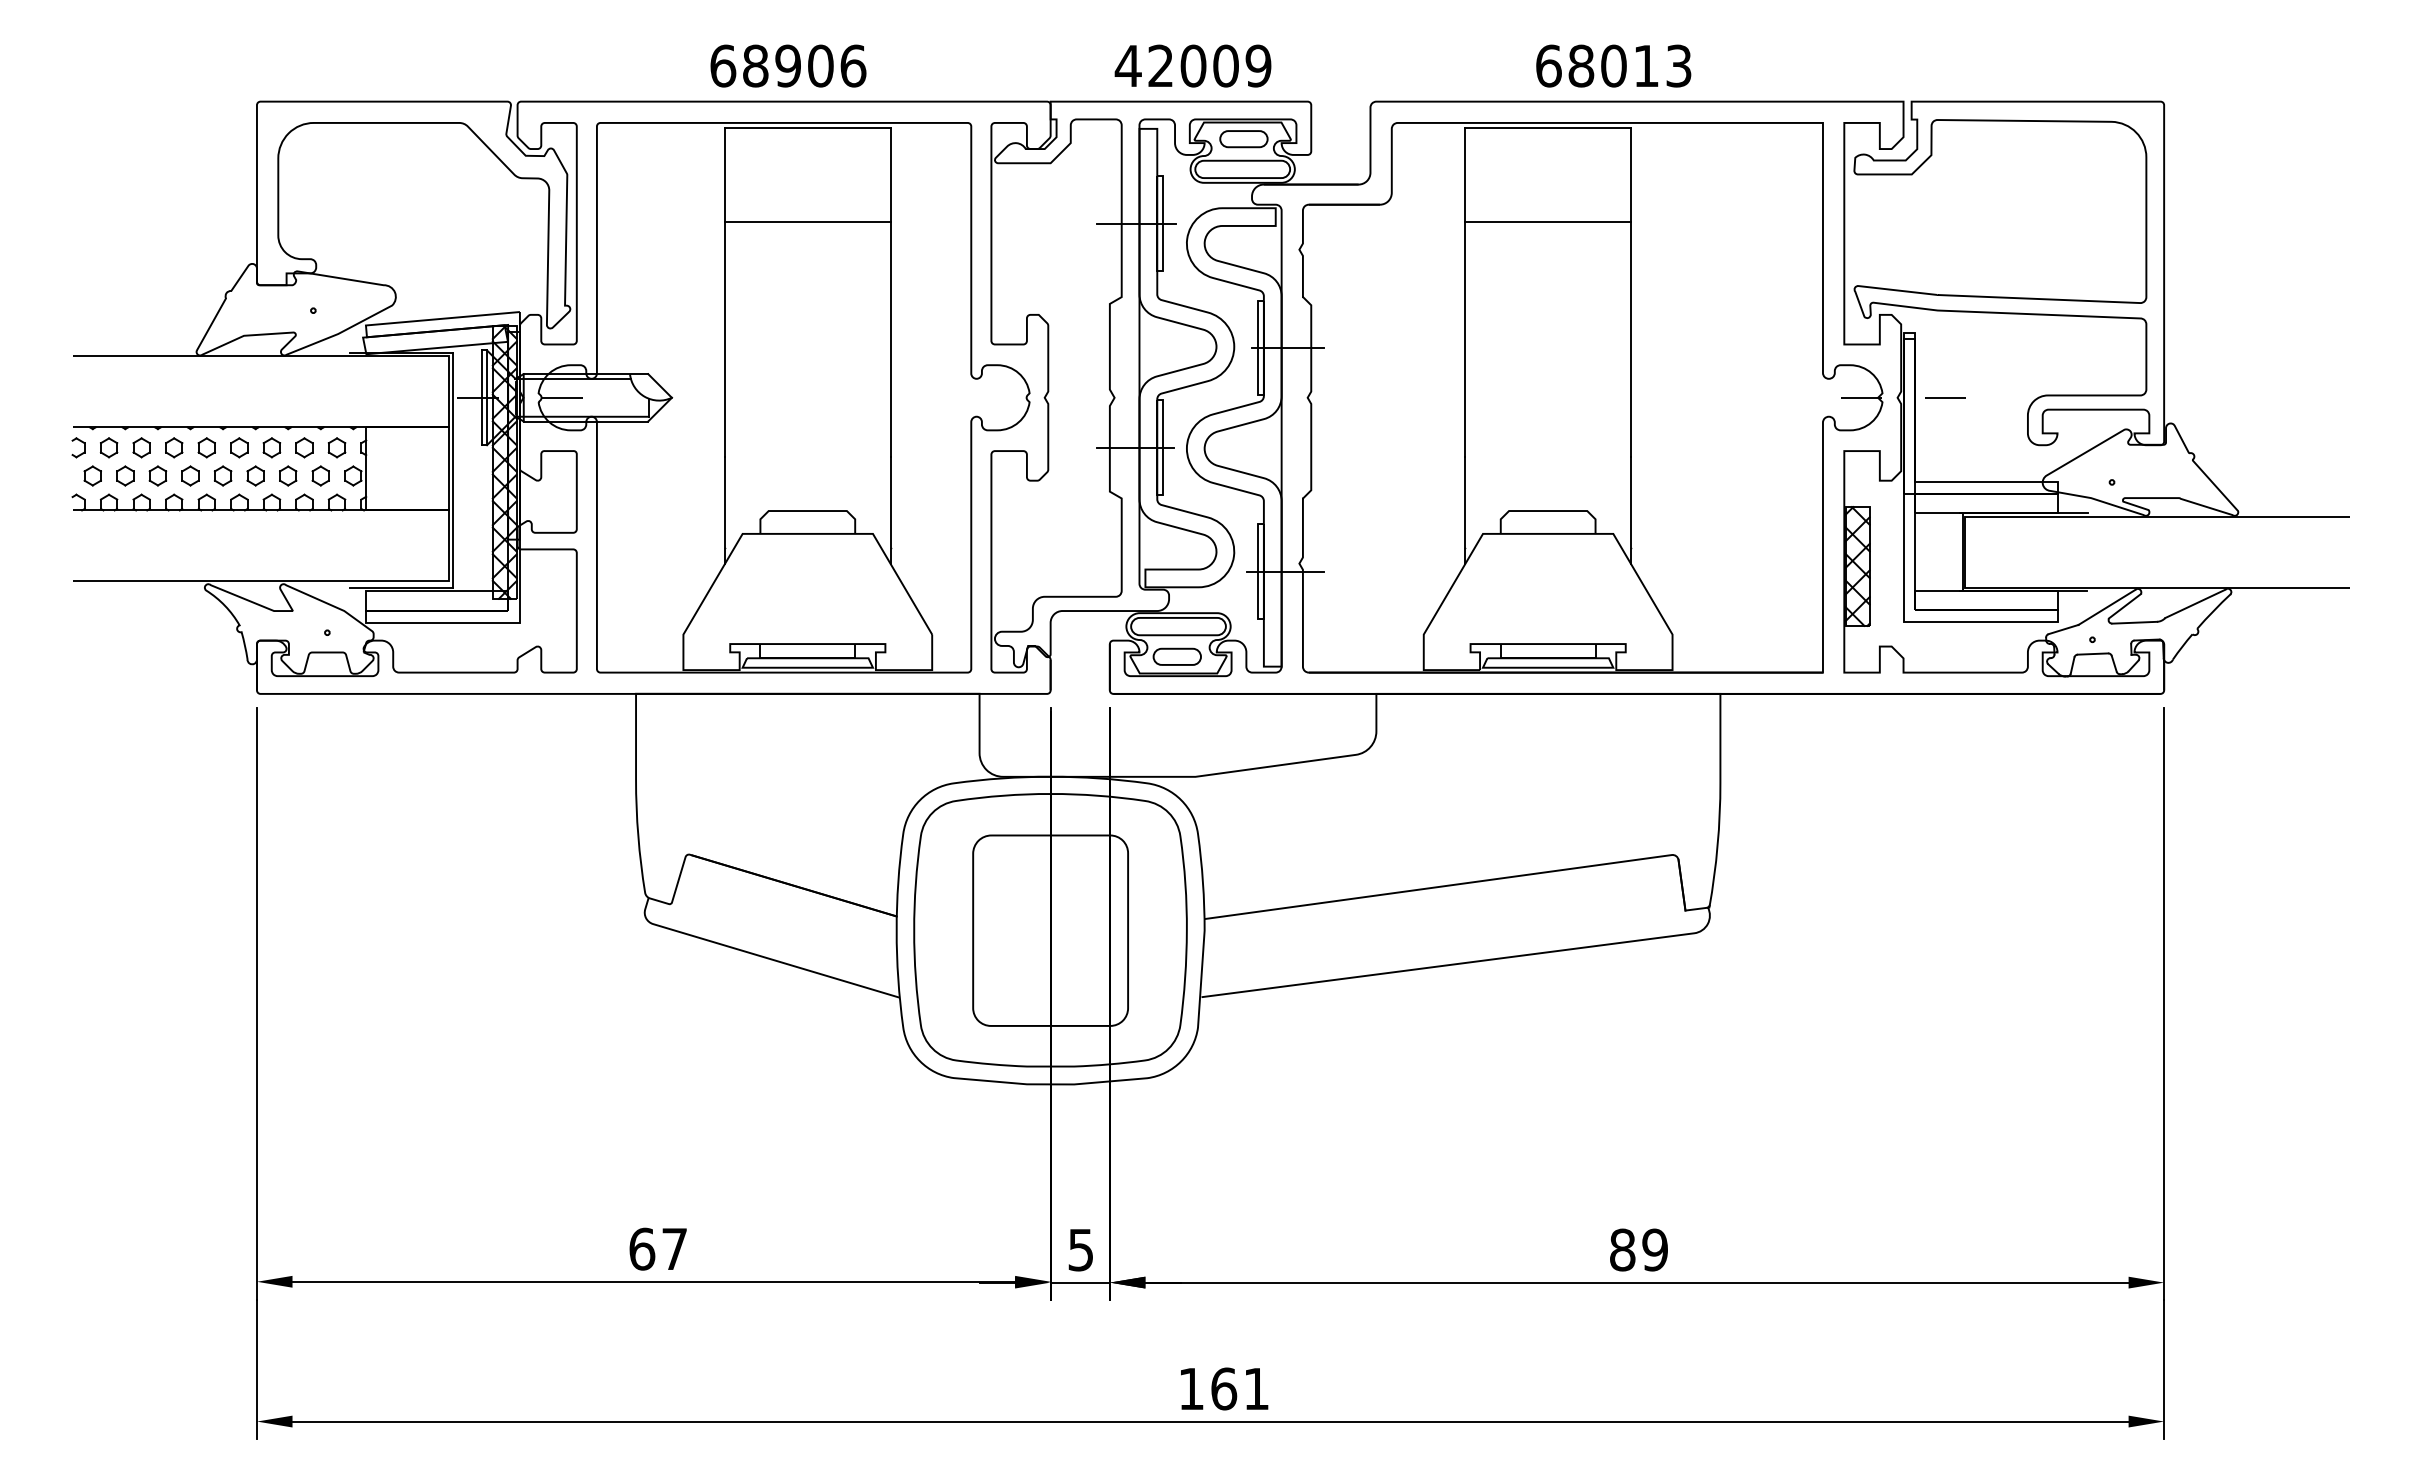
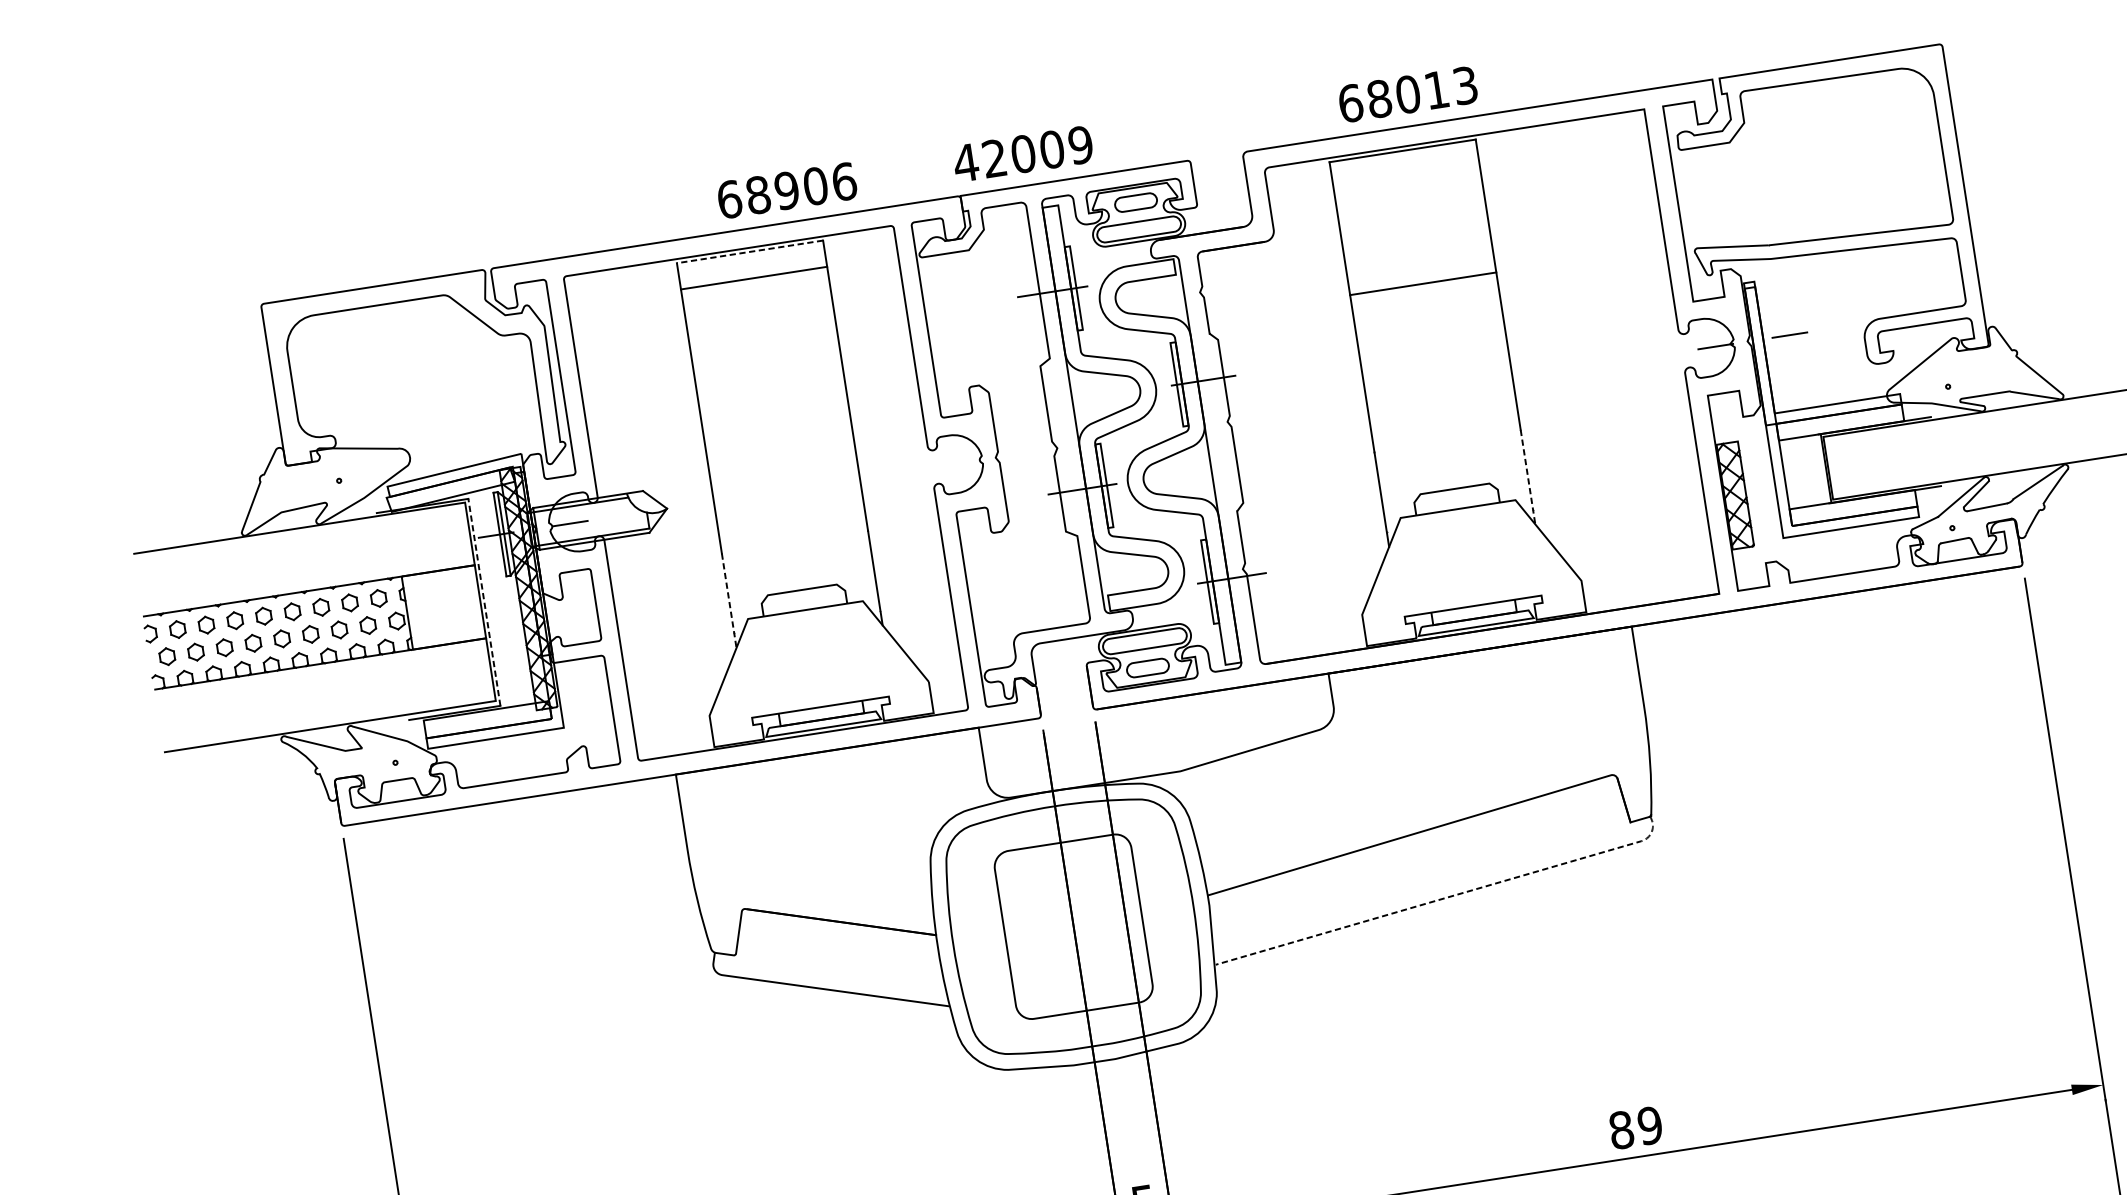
text: (788, 65) -> (787, 190), moved
text: (1192, 65) -> (1022, 153), moved
text: (1613, 65) -> (1407, 94), moved
line: (807, 127) -> (749, 251), solid -> dashed
line: (807, 222) -> (753, 278), moved
line: (1548, 222) -> (1423, 283), moved
line: (453, 469) -> (484, 601), solid -> dashed
line: (724, 510) -> (728, 600), solid -> dashed
line: (1631, 510) -> (1528, 477), solid -> dashed
line: (1471, 962) -> (1449, 897), solid -> dashed

